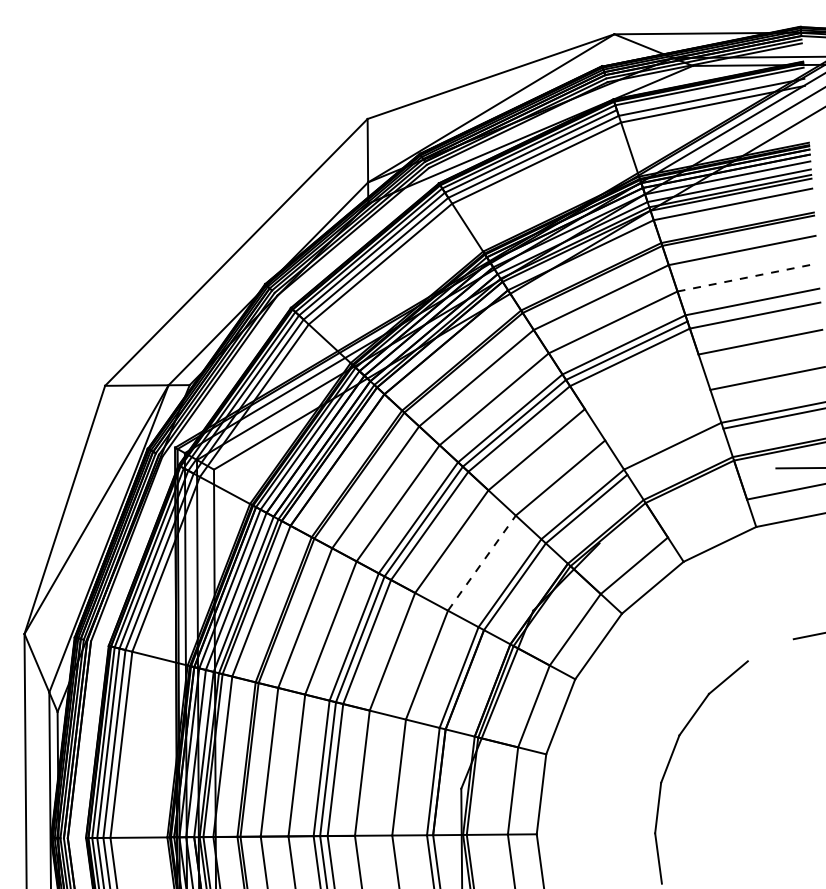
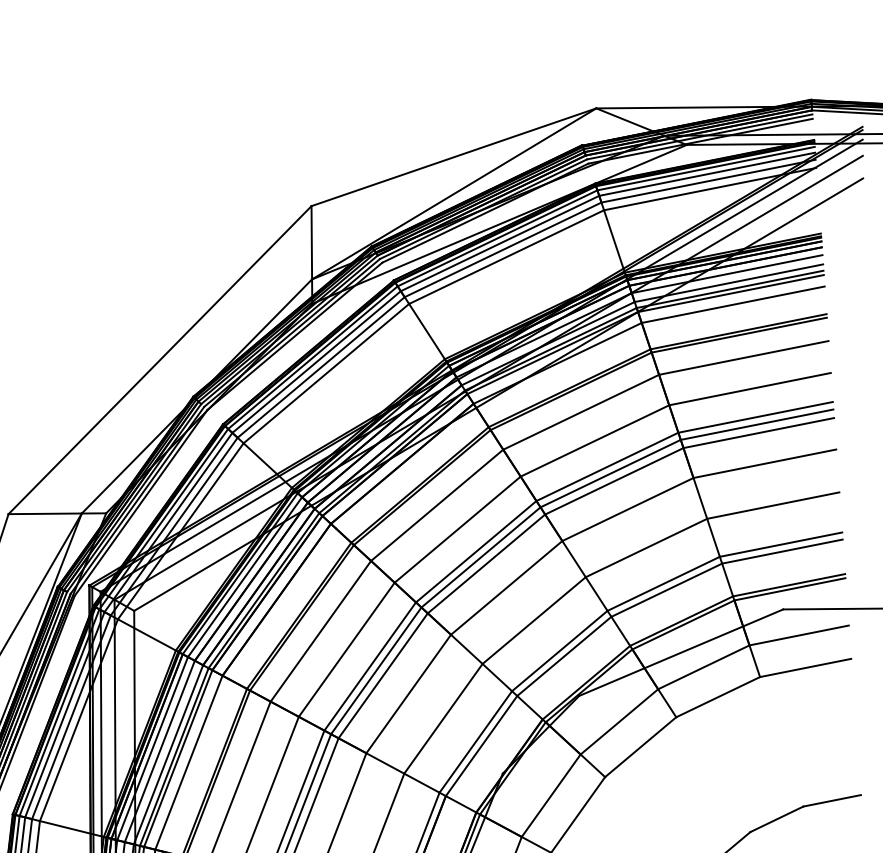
line: (709, 91) -> (706, 174), added
line: (748, 277) -> (751, 389), dashed -> solid
line: (753, 308) -> (756, 424), added
line: (641, 381) -> (627, 509), added
line: (657, 414) -> (646, 547), added
line: (675, 451) -> (666, 589), added
line: (687, 505) -> (680, 652), added
line: (707, 518) -> (703, 667), added
line: (482, 562) -> (444, 718), dashed -> solid
line: (770, 650) -> (776, 819), added

